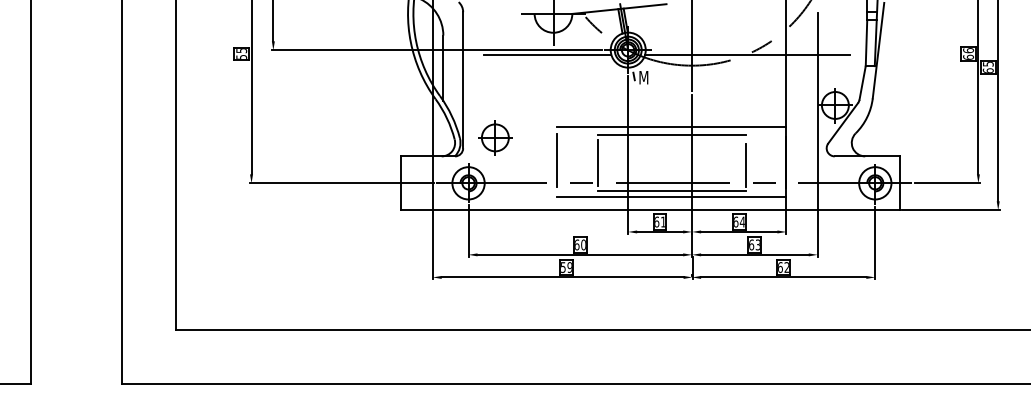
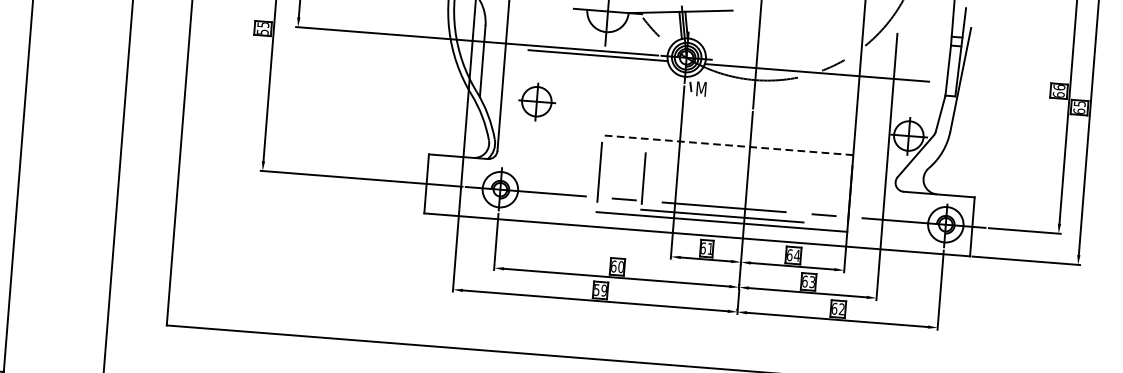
line: (671, 126) -> (727, 144), solid -> dashed
line: (671, 134) -> (726, 153), removed
part: (495, 137) -> (537, 101), moved
line: (746, 165) -> (806, 194), removed

